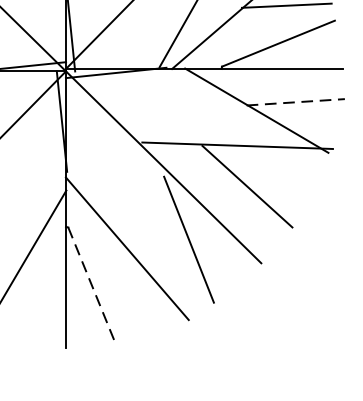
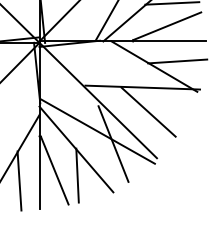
line: (295, 102) -> (177, 61), dashed -> solid
line: (162, 218) -> (97, 131), added
line: (90, 283) -> (54, 170), dashed -> solid
line: (129, 292) -> (77, 175), added
line: (32, 300) -> (19, 180), added

